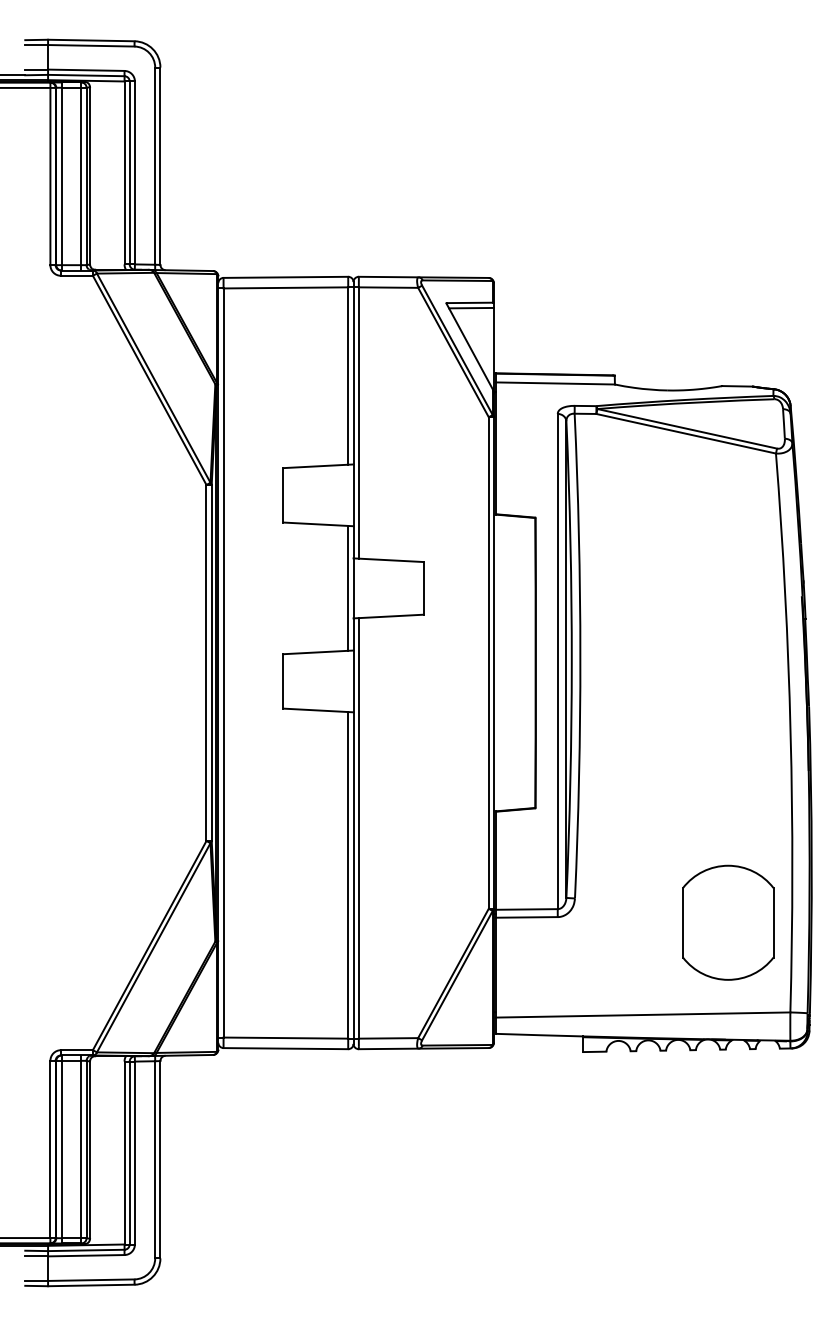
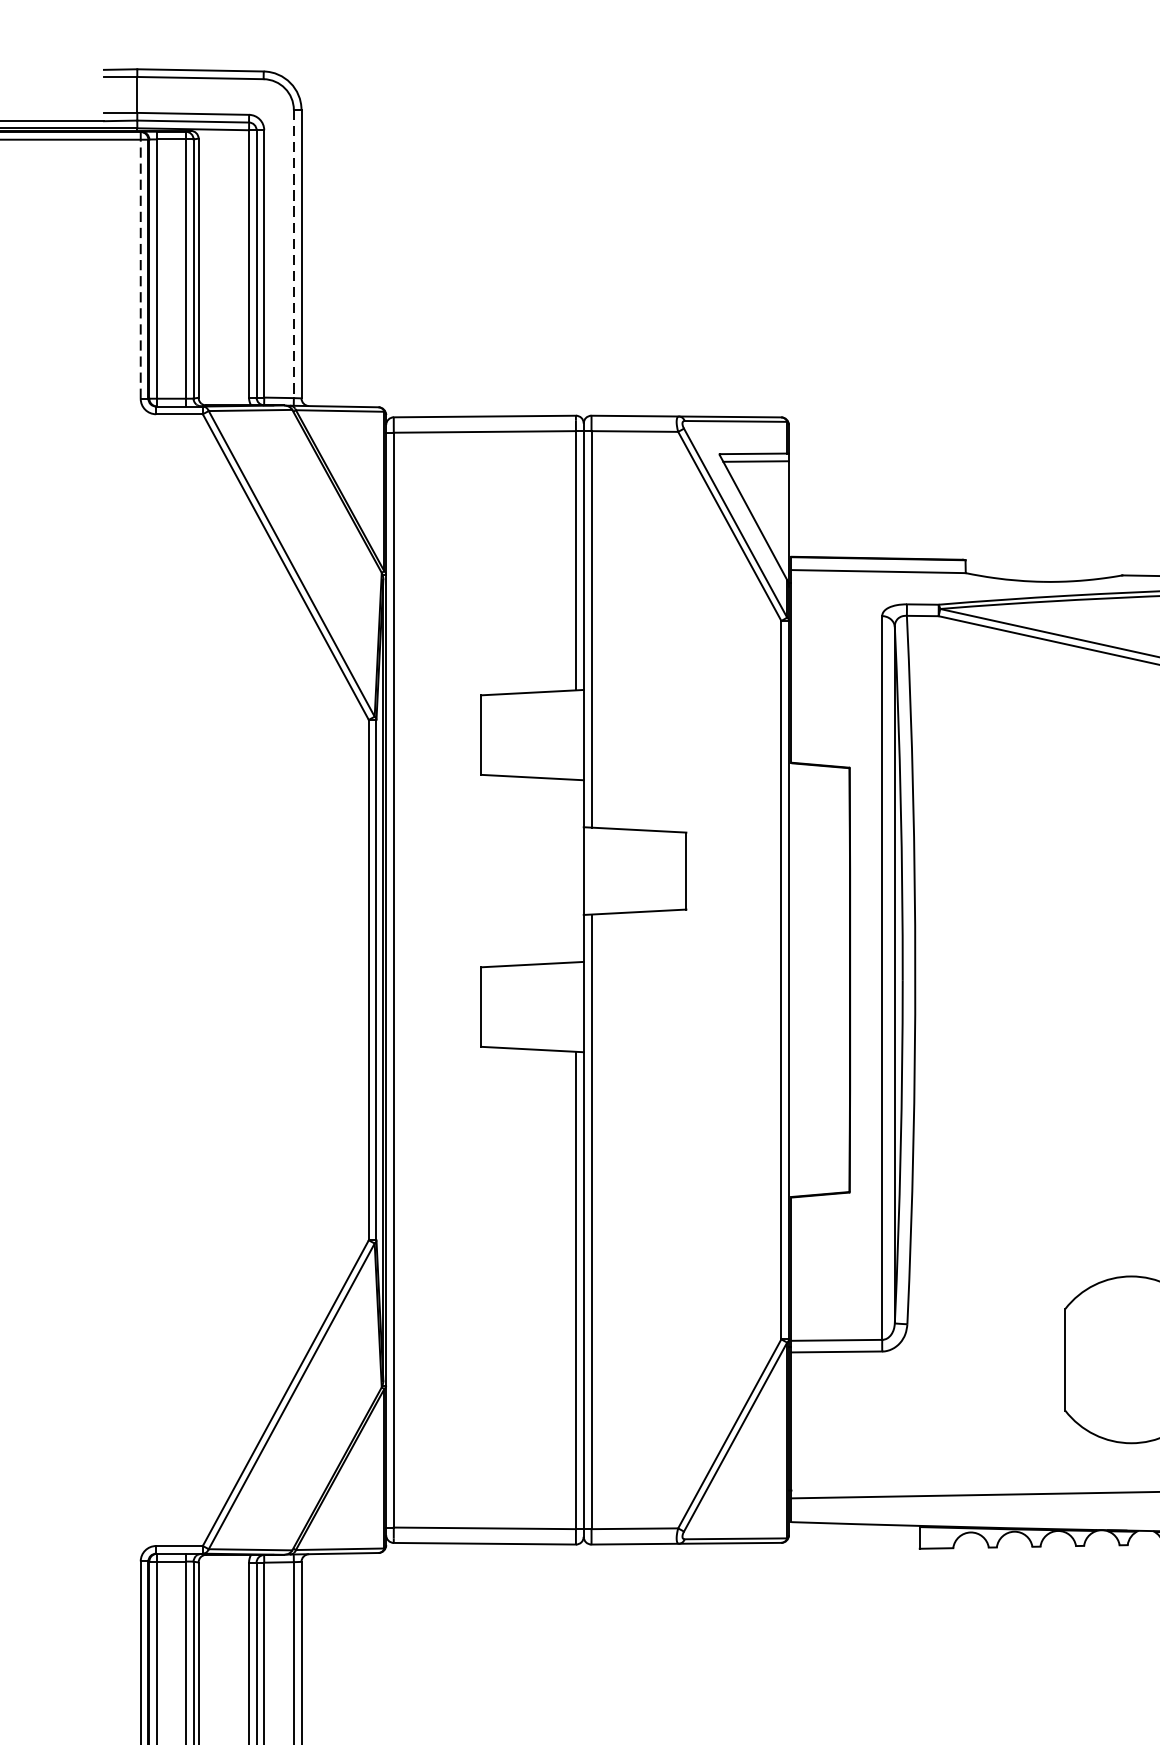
line: (155, 166) -> (294, 254), solid -> dashed
line: (50, 173) -> (140, 264), solid -> dashed
line: (348, 587) -> (576, 869), removed

